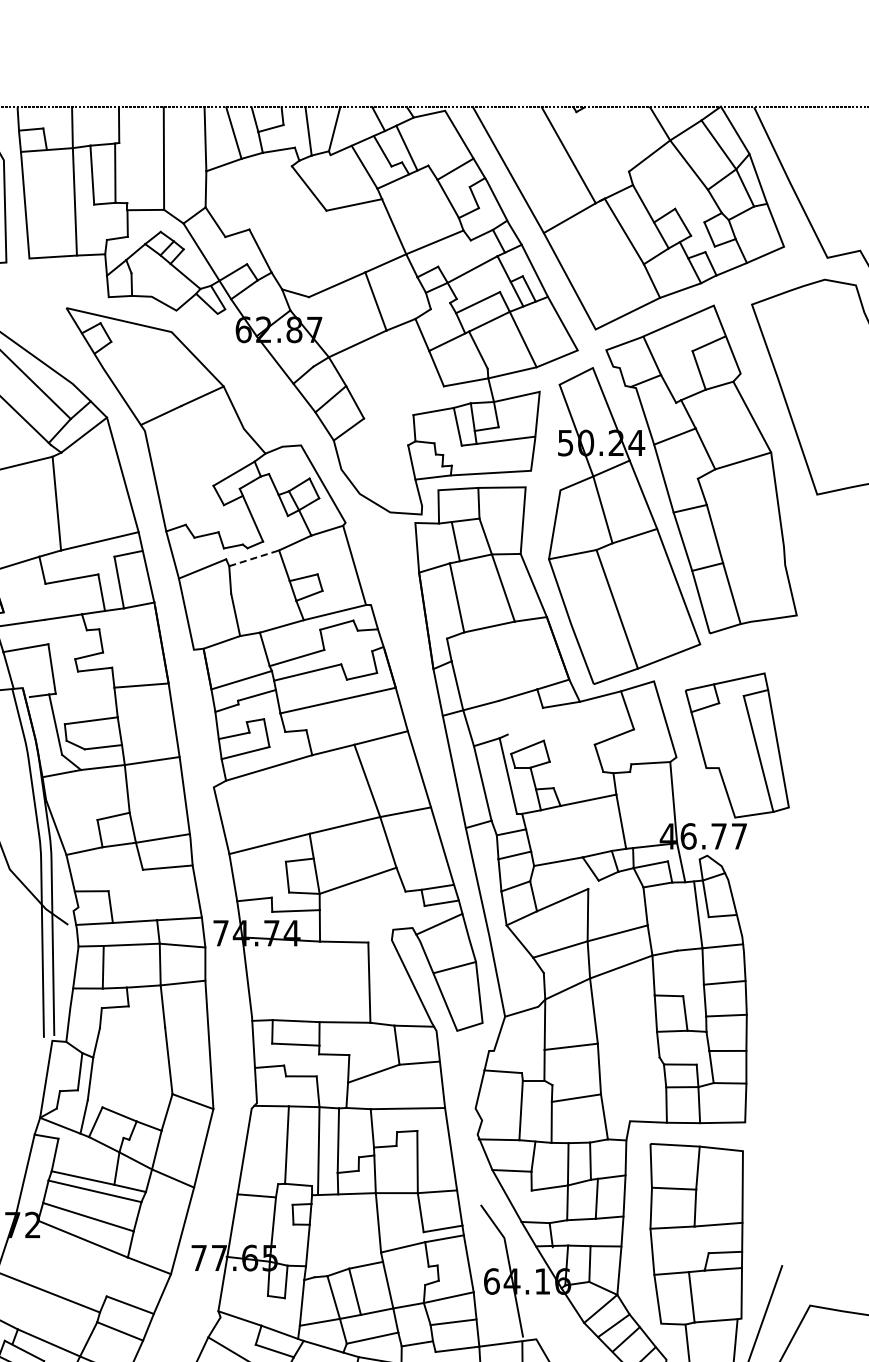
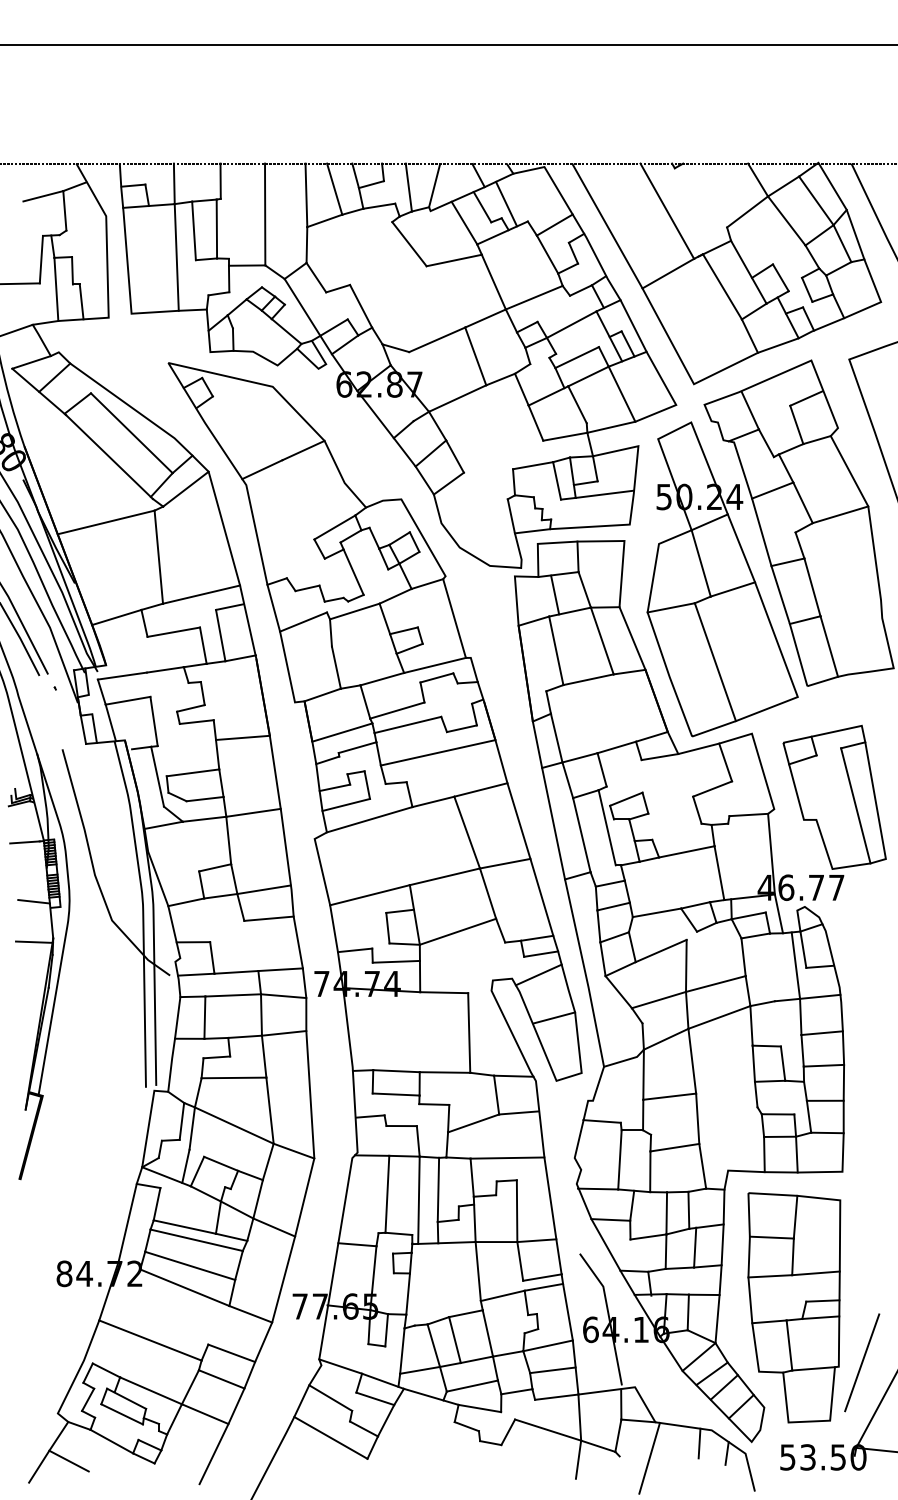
line: (253, 558) -> (354, 611), dashed -> solid
line: (502, 717) -> (601, 769), added
line: (132, 1027) -> (233, 1077), added
line: (132, 1075) -> (233, 1125), added

